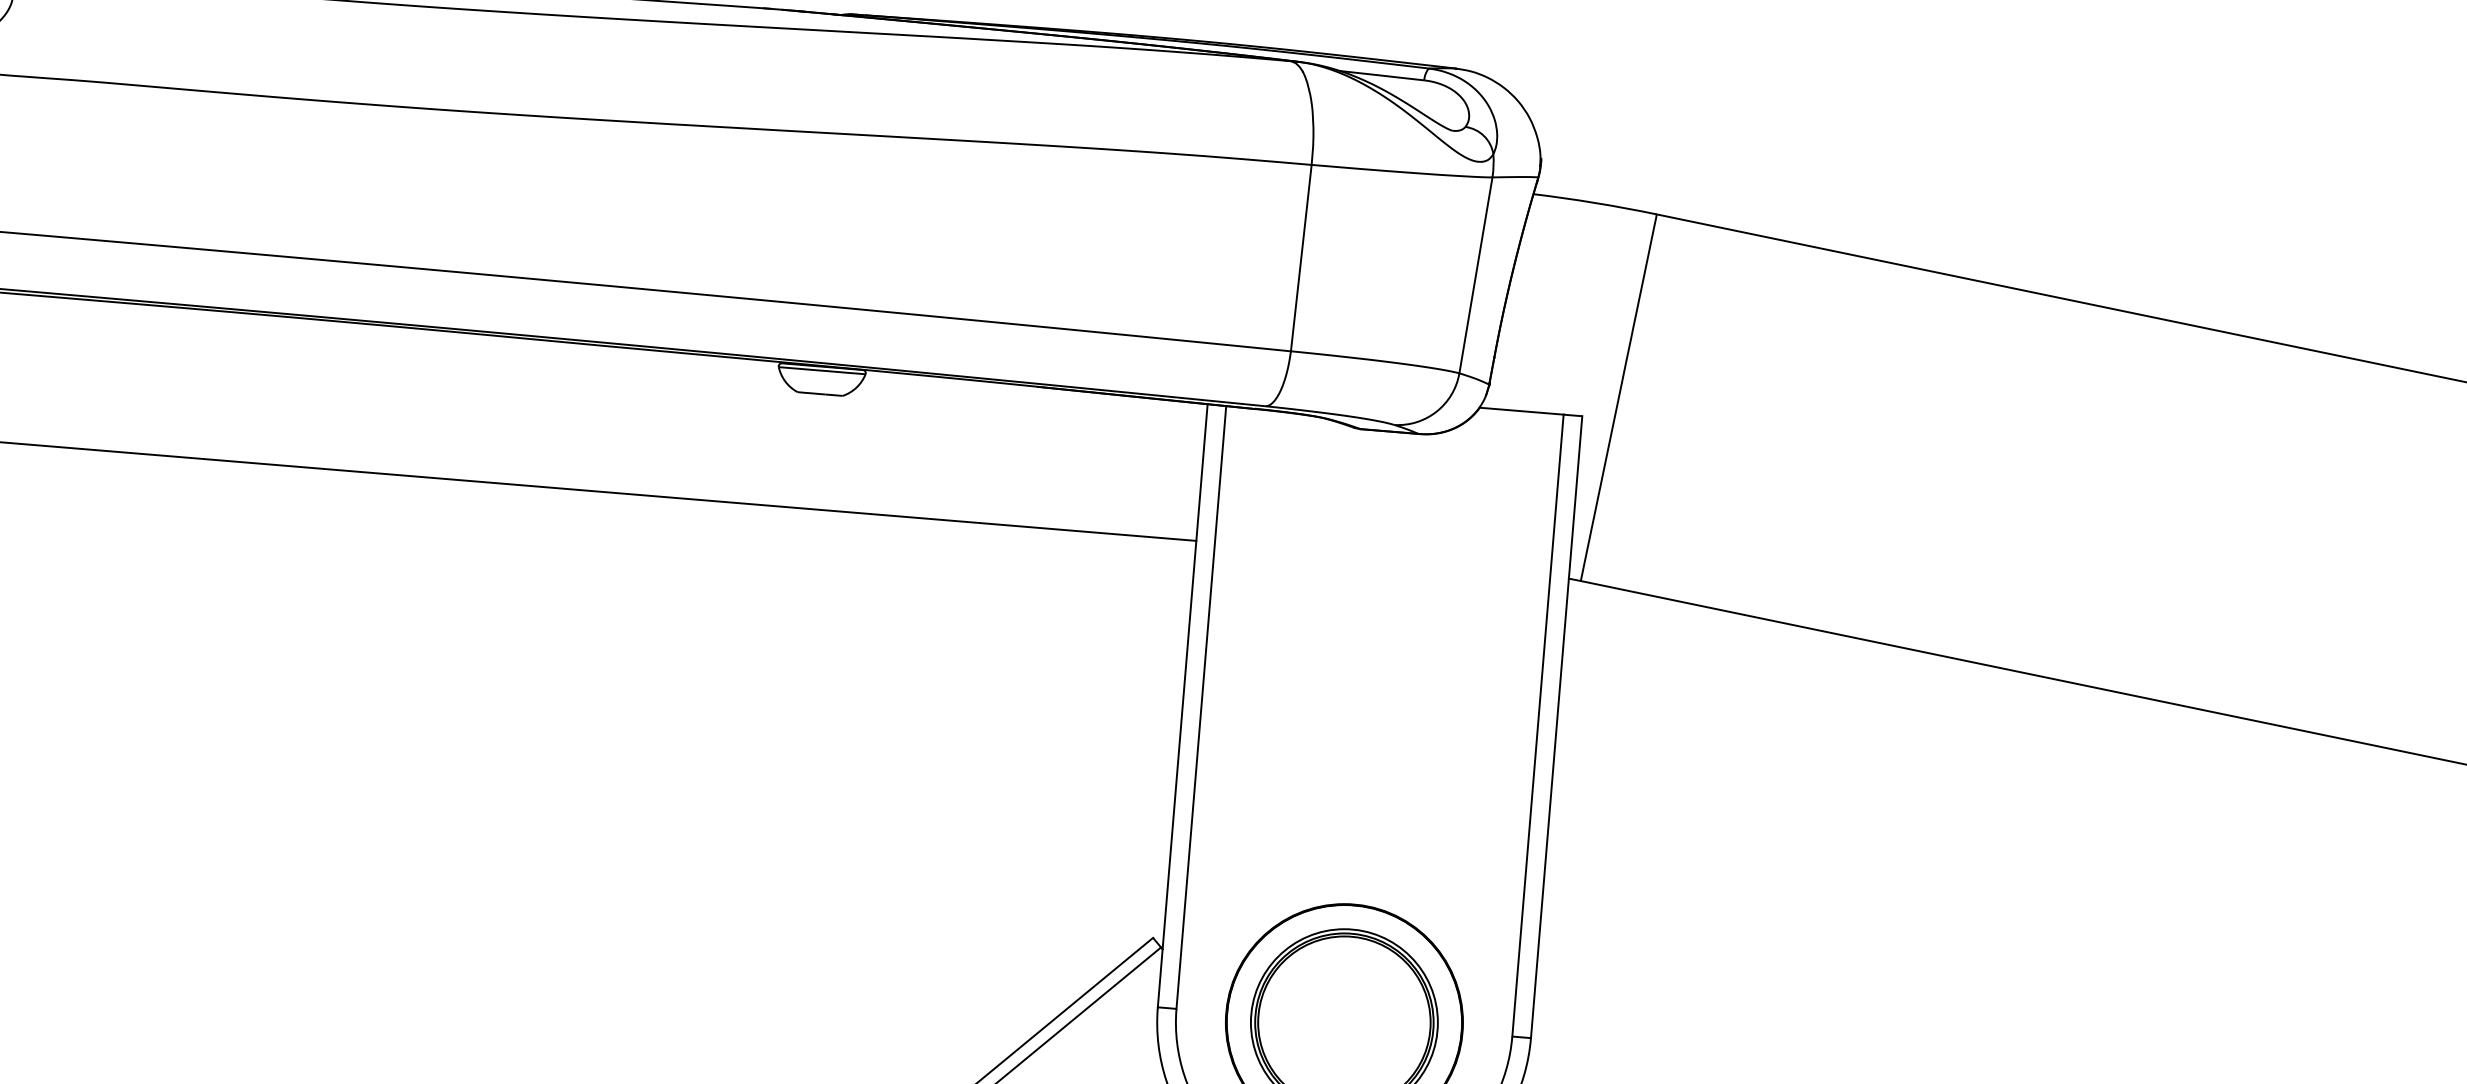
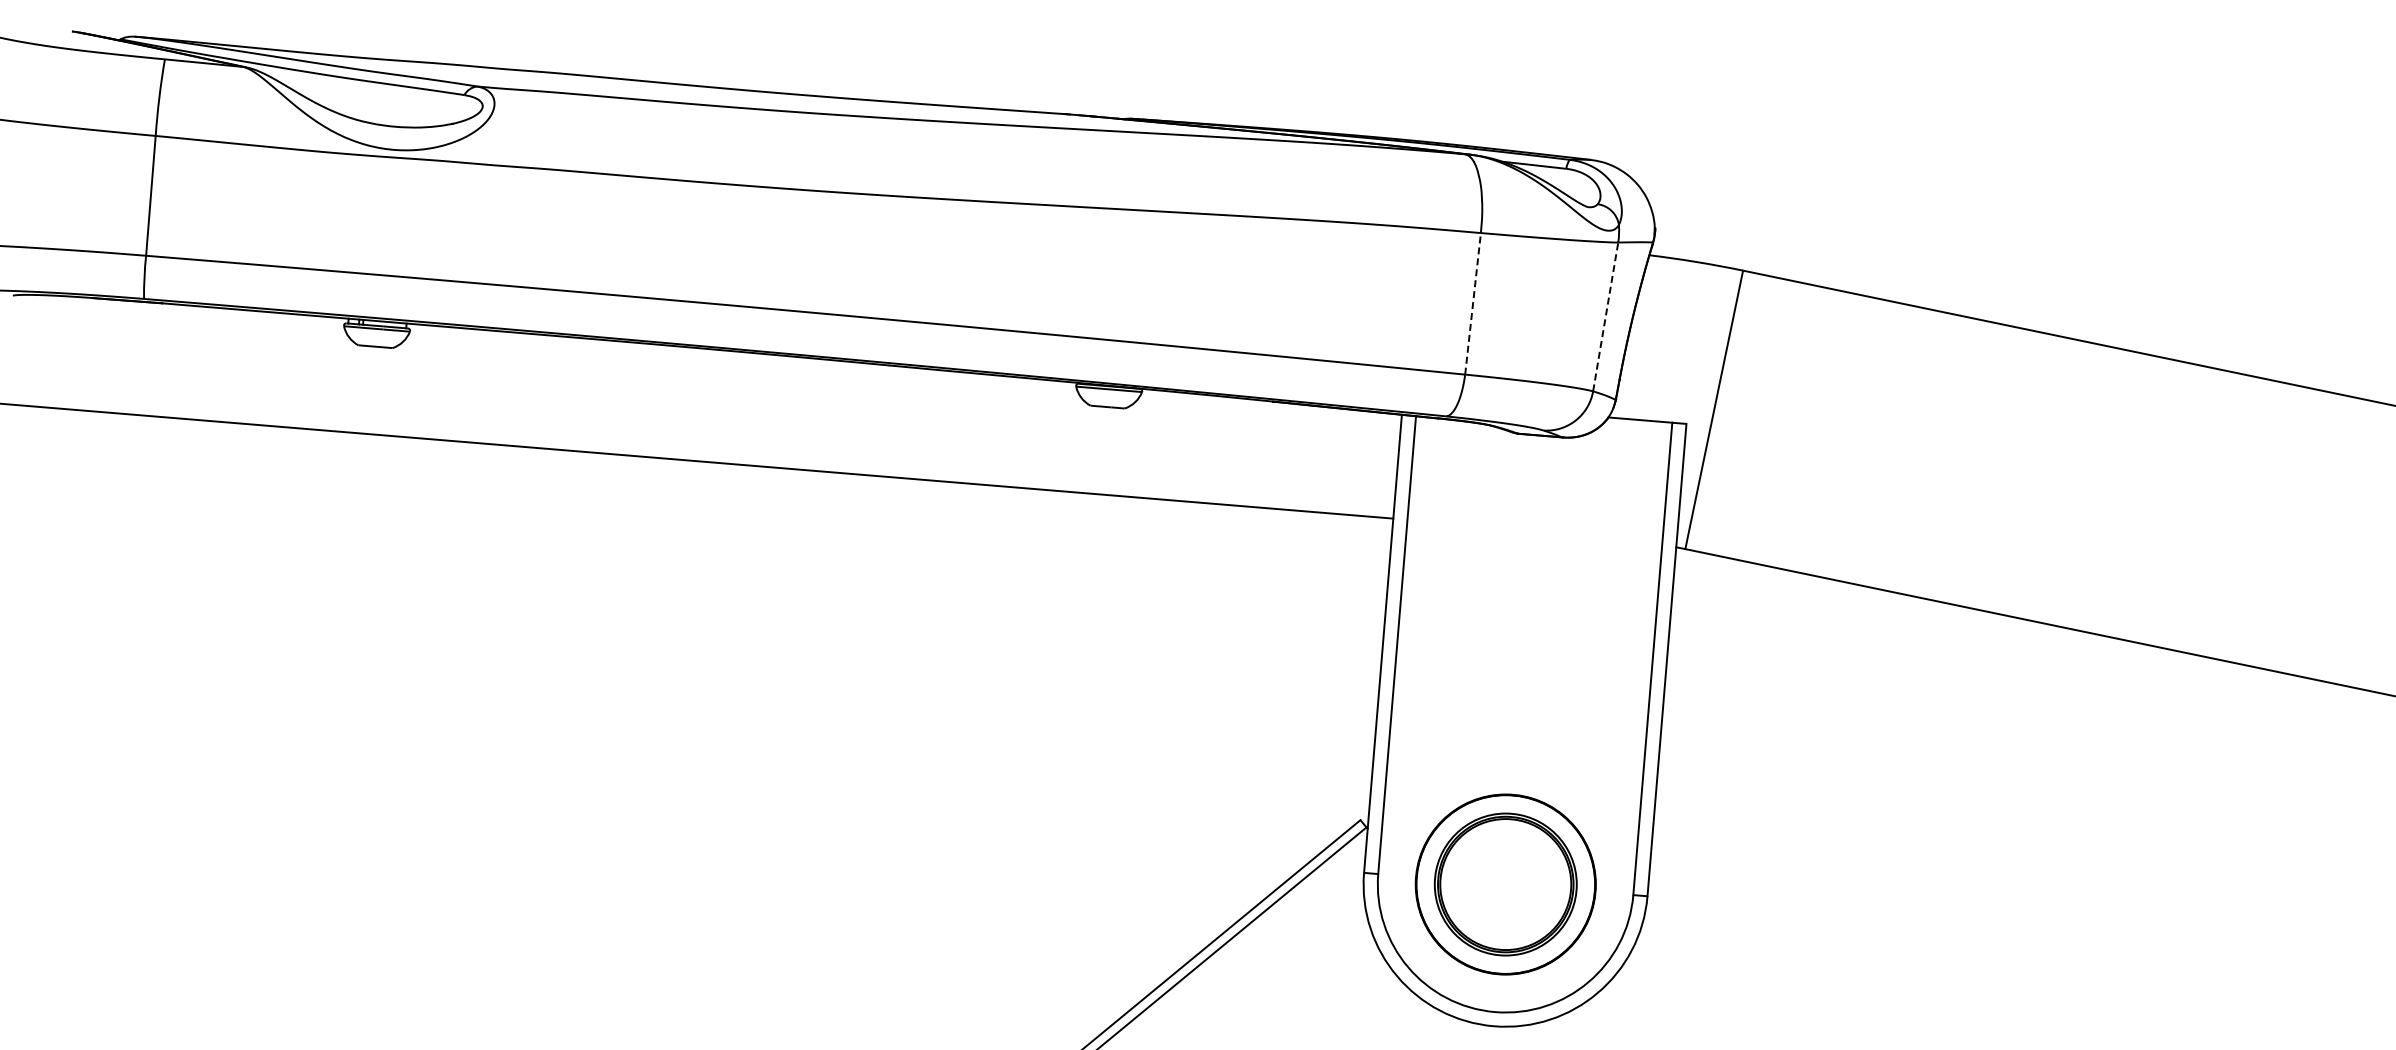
line: (1301, 257) -> (1473, 303), solid -> dashed
line: (1475, 274) -> (1605, 316), solid -> dashed

